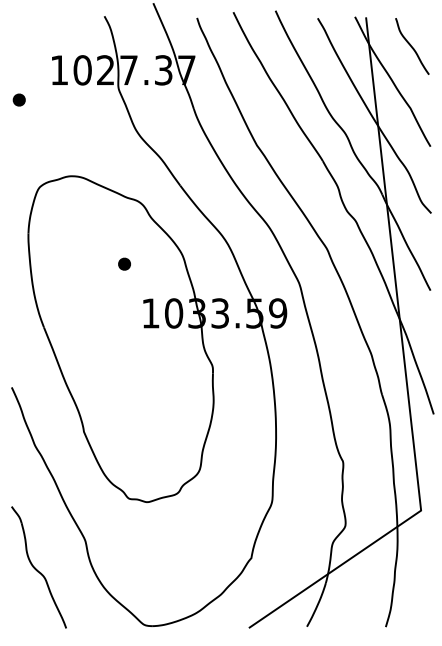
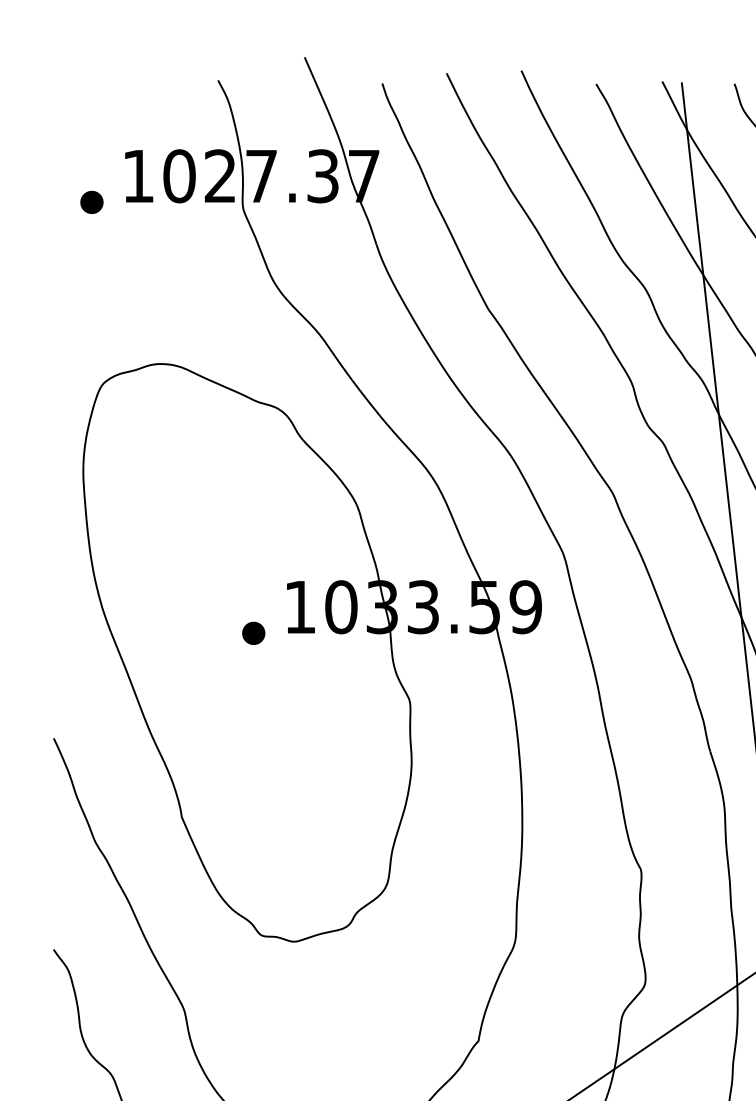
part: (18, 99) -> (90, 201), moved
part: (124, 263) -> (253, 632), moved

